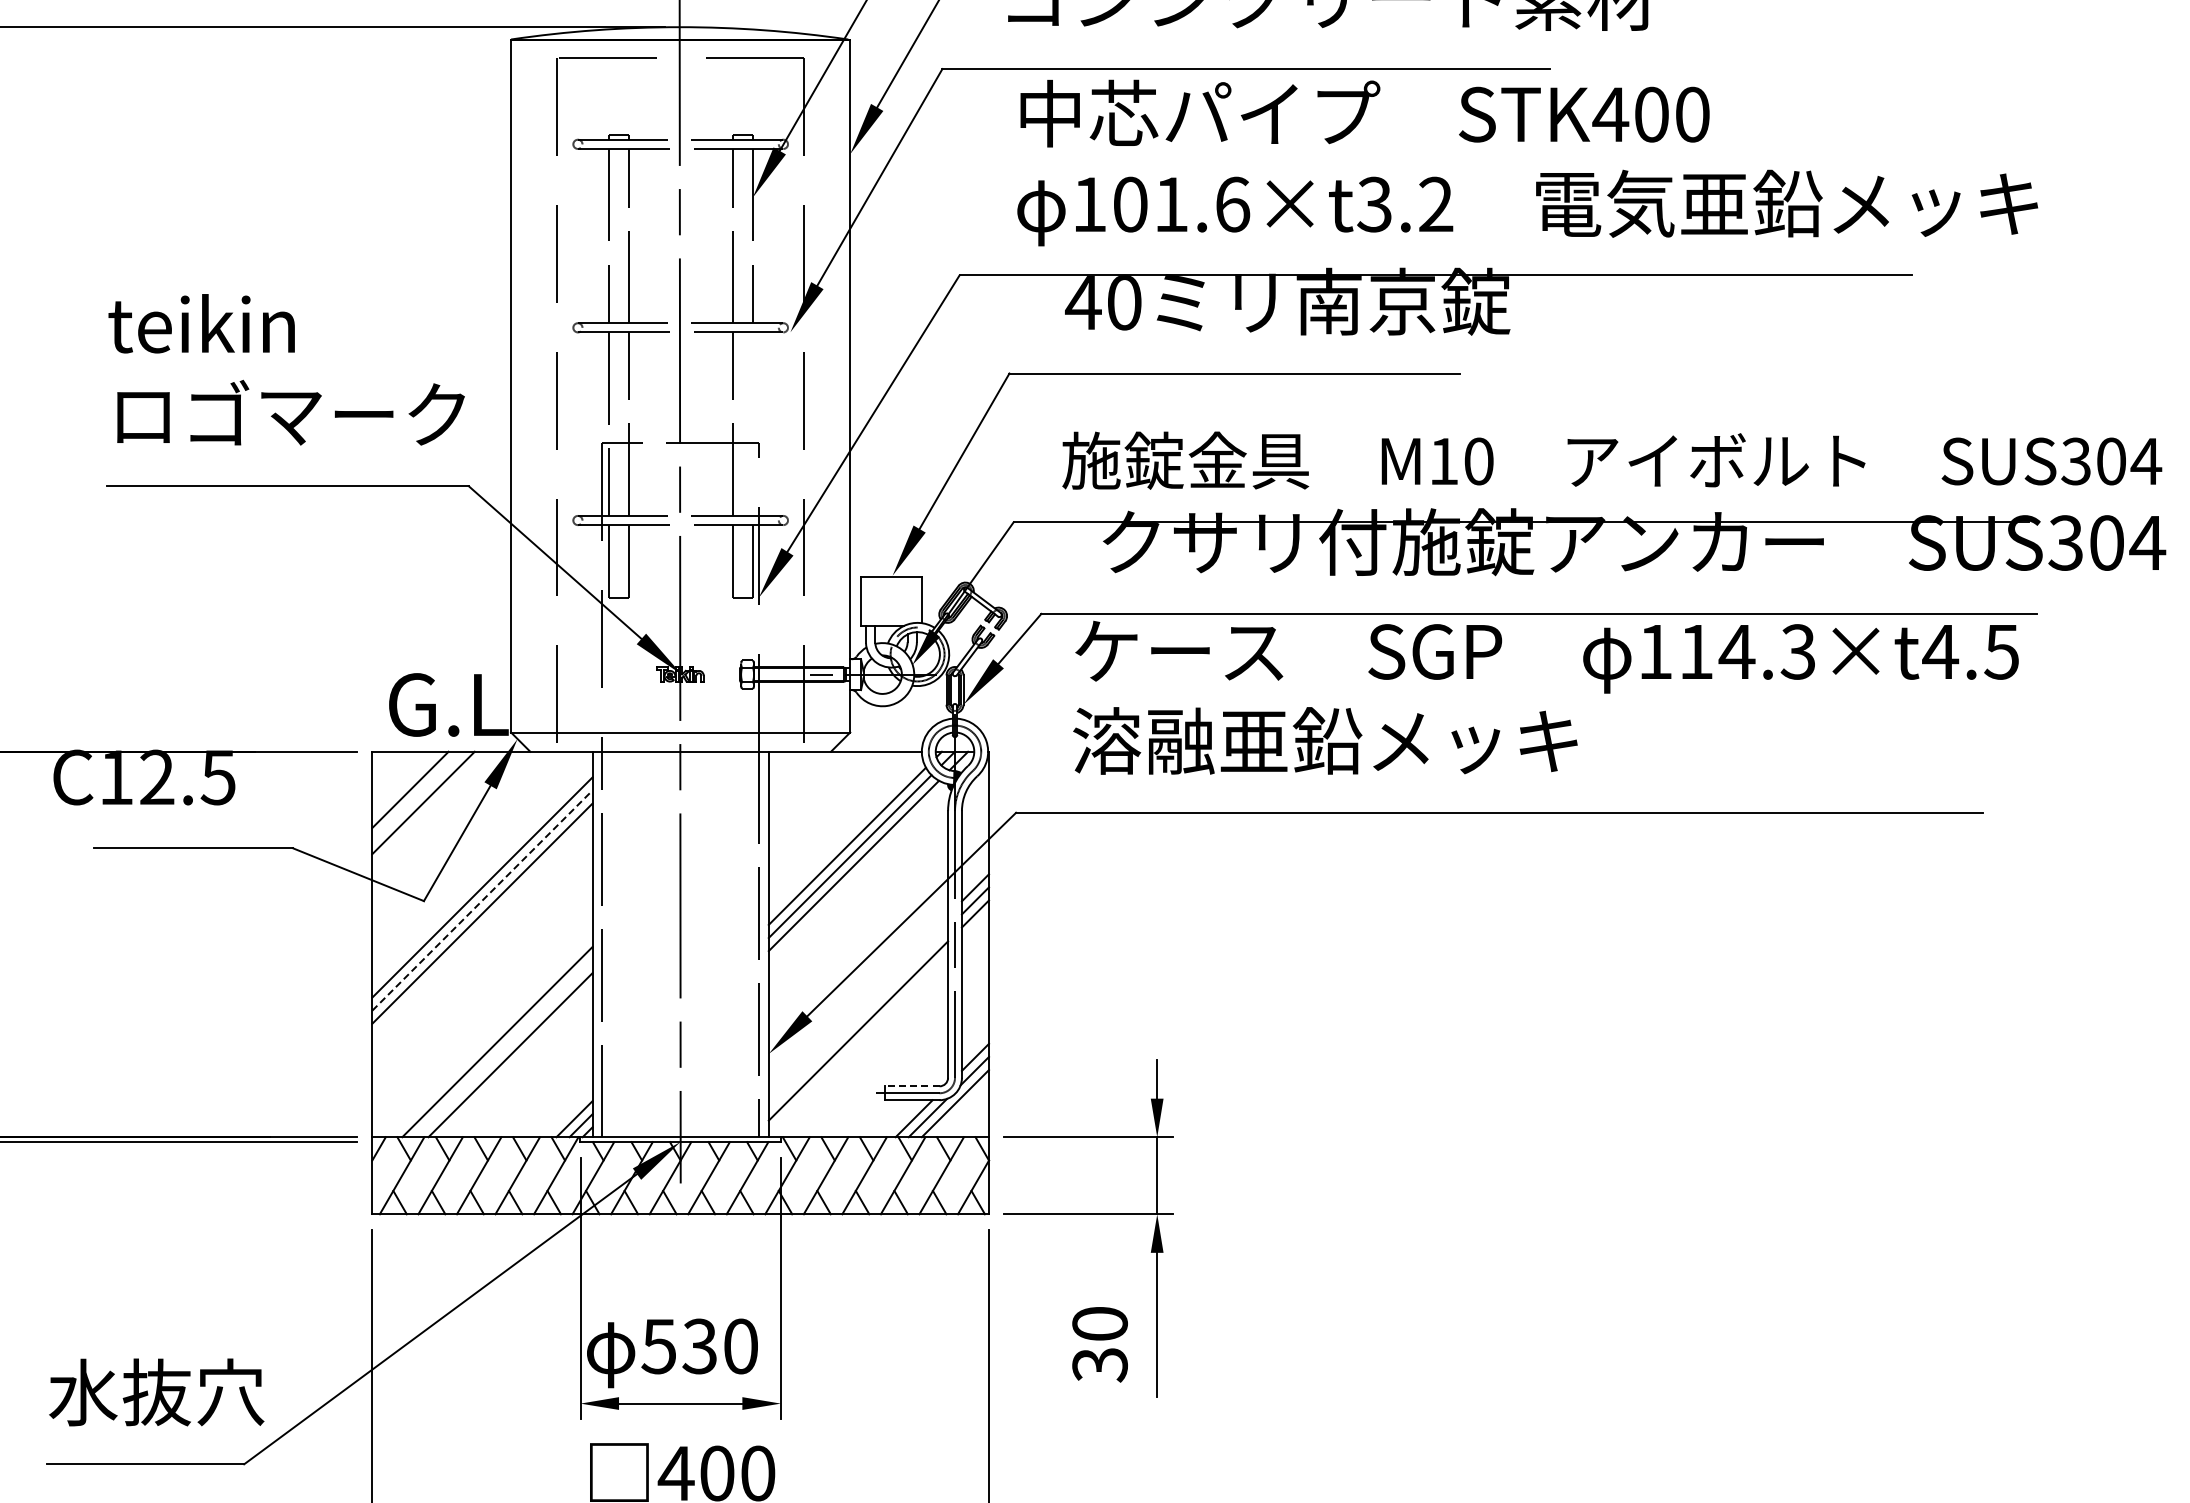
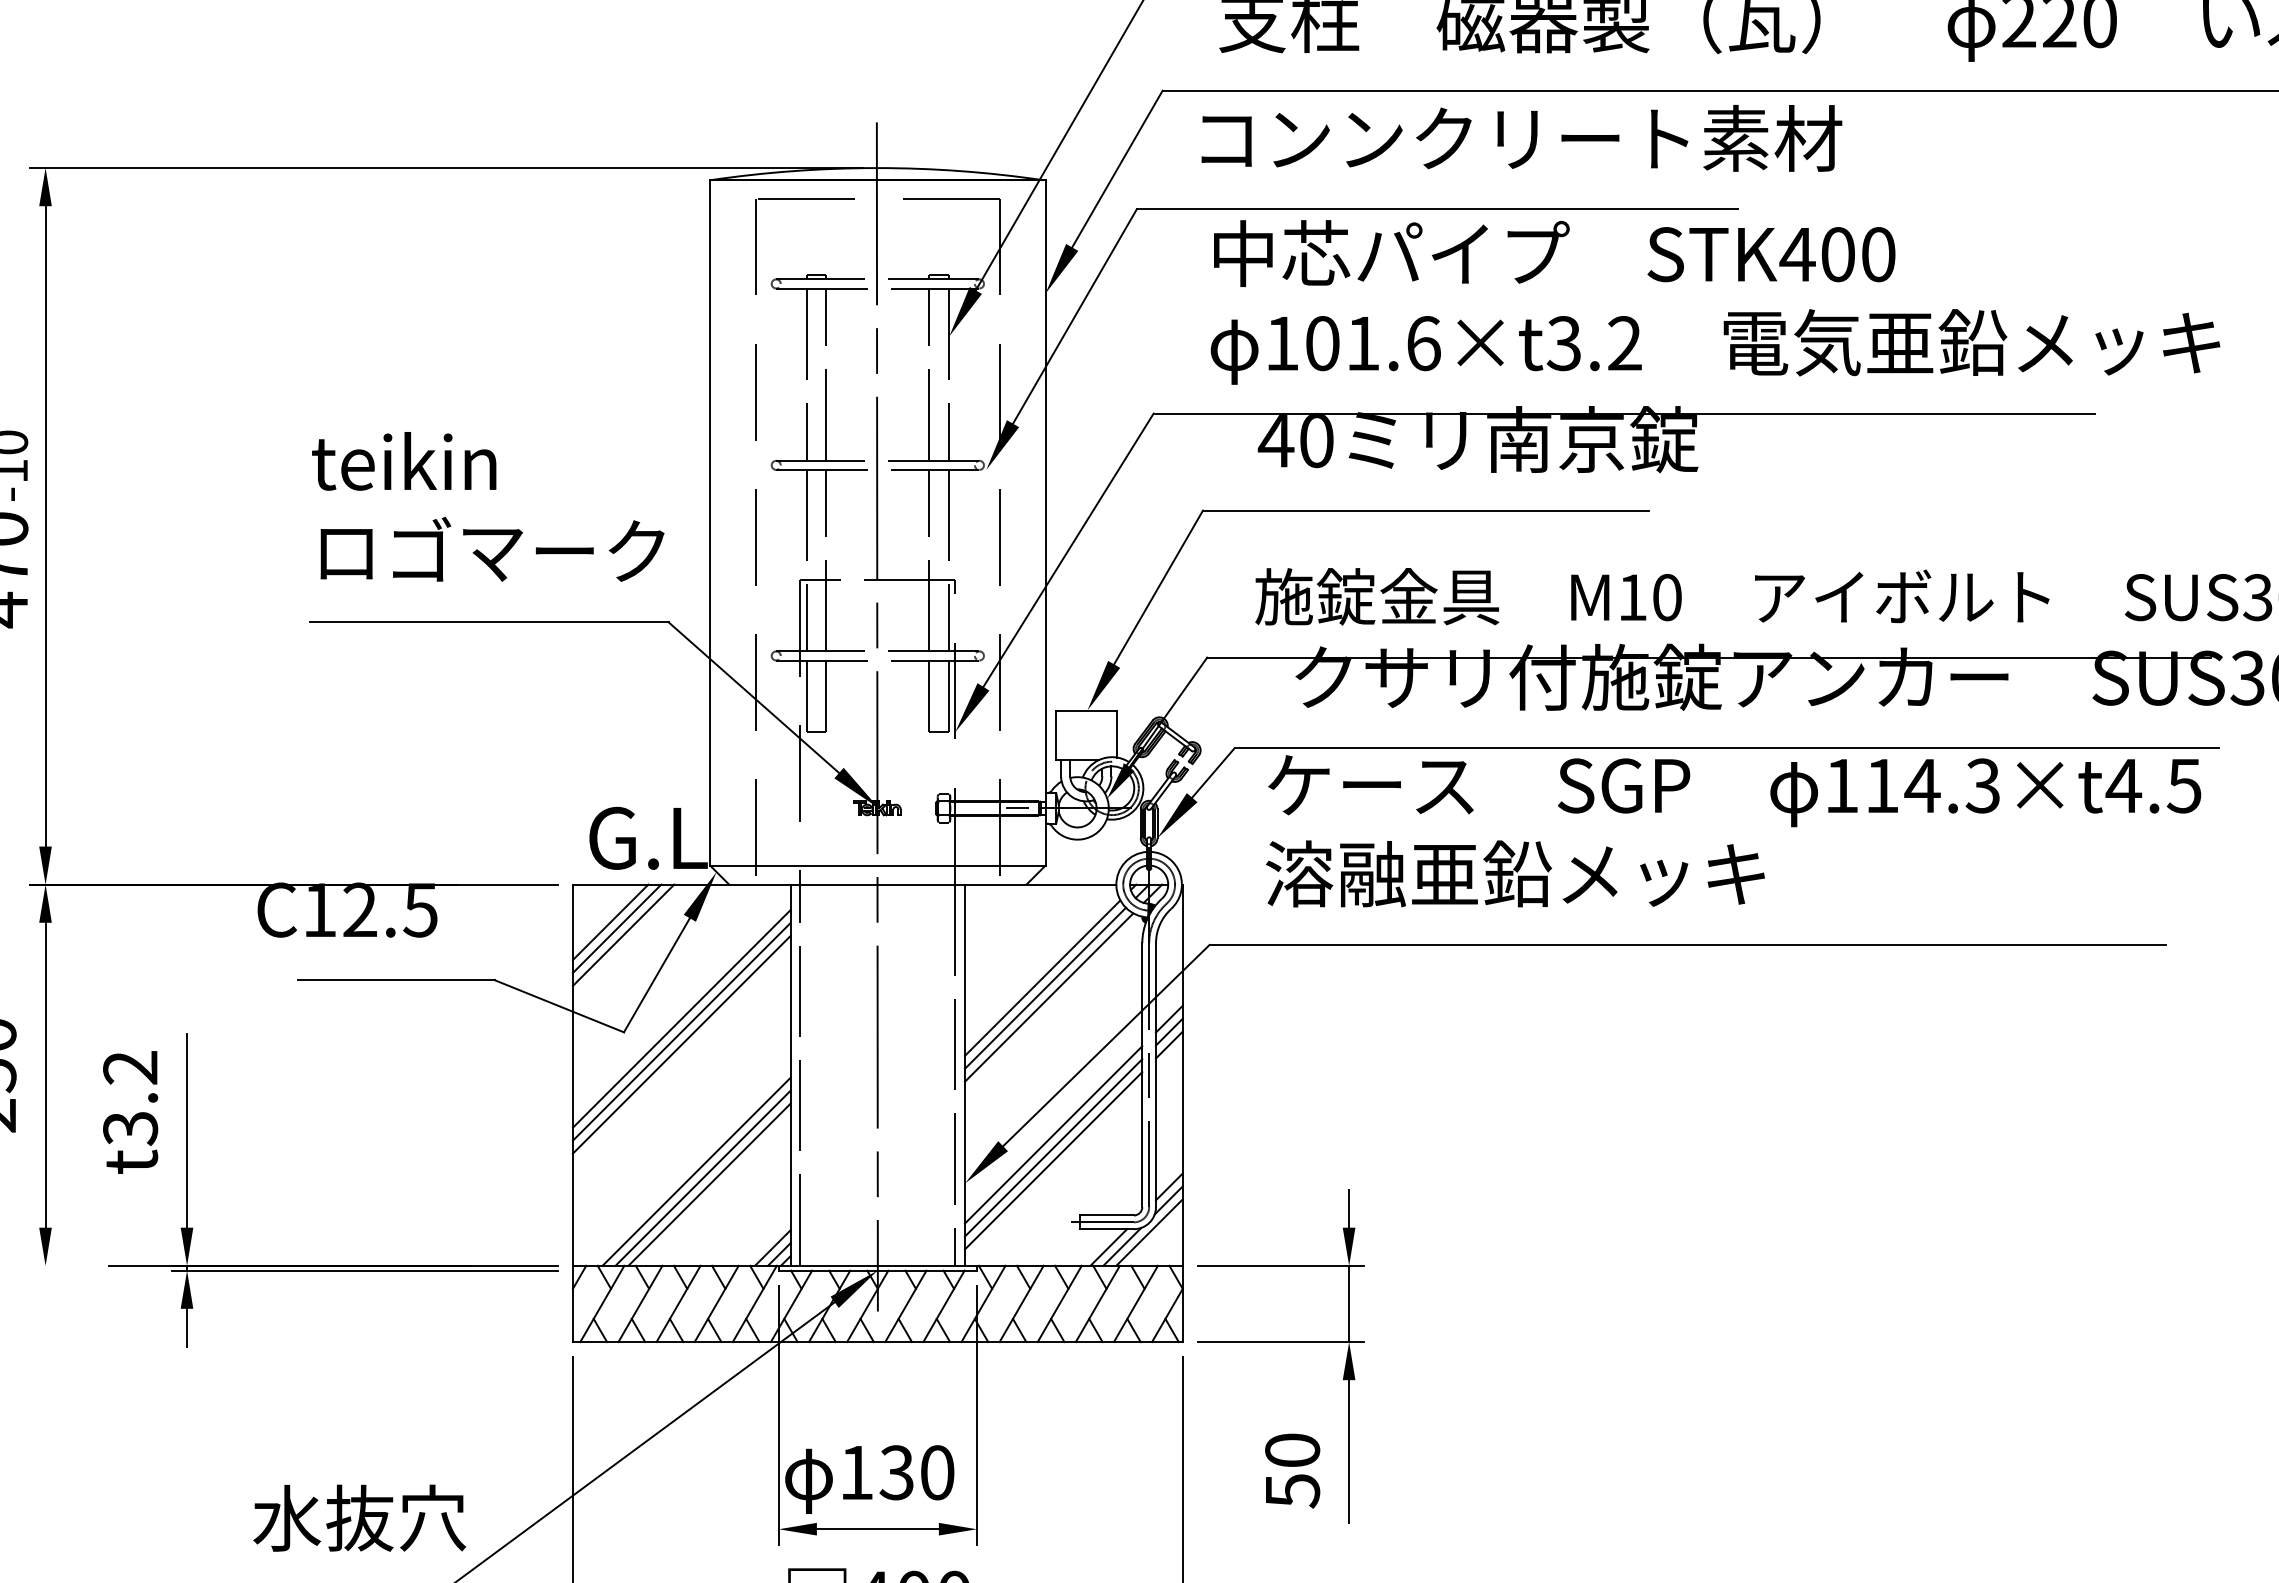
line: (753, 424) -> (949, 560), added
line: (416, 796) -> (616, 928), added
line: (483, 900) -> (682, 1031), dashed -> solid
line: (858, 1004) -> (1053, 1134), added
line: (858, 1017) -> (1053, 1147), added
line: (503, 1047) -> (702, 1177), added
line: (911, 1086) -> (1106, 1215), dashed -> solid
text: (658, 1347) -> (855, 1473), 530 -> 130
text: (1099, 1365) -> (1292, 1491), 30 -> 50

